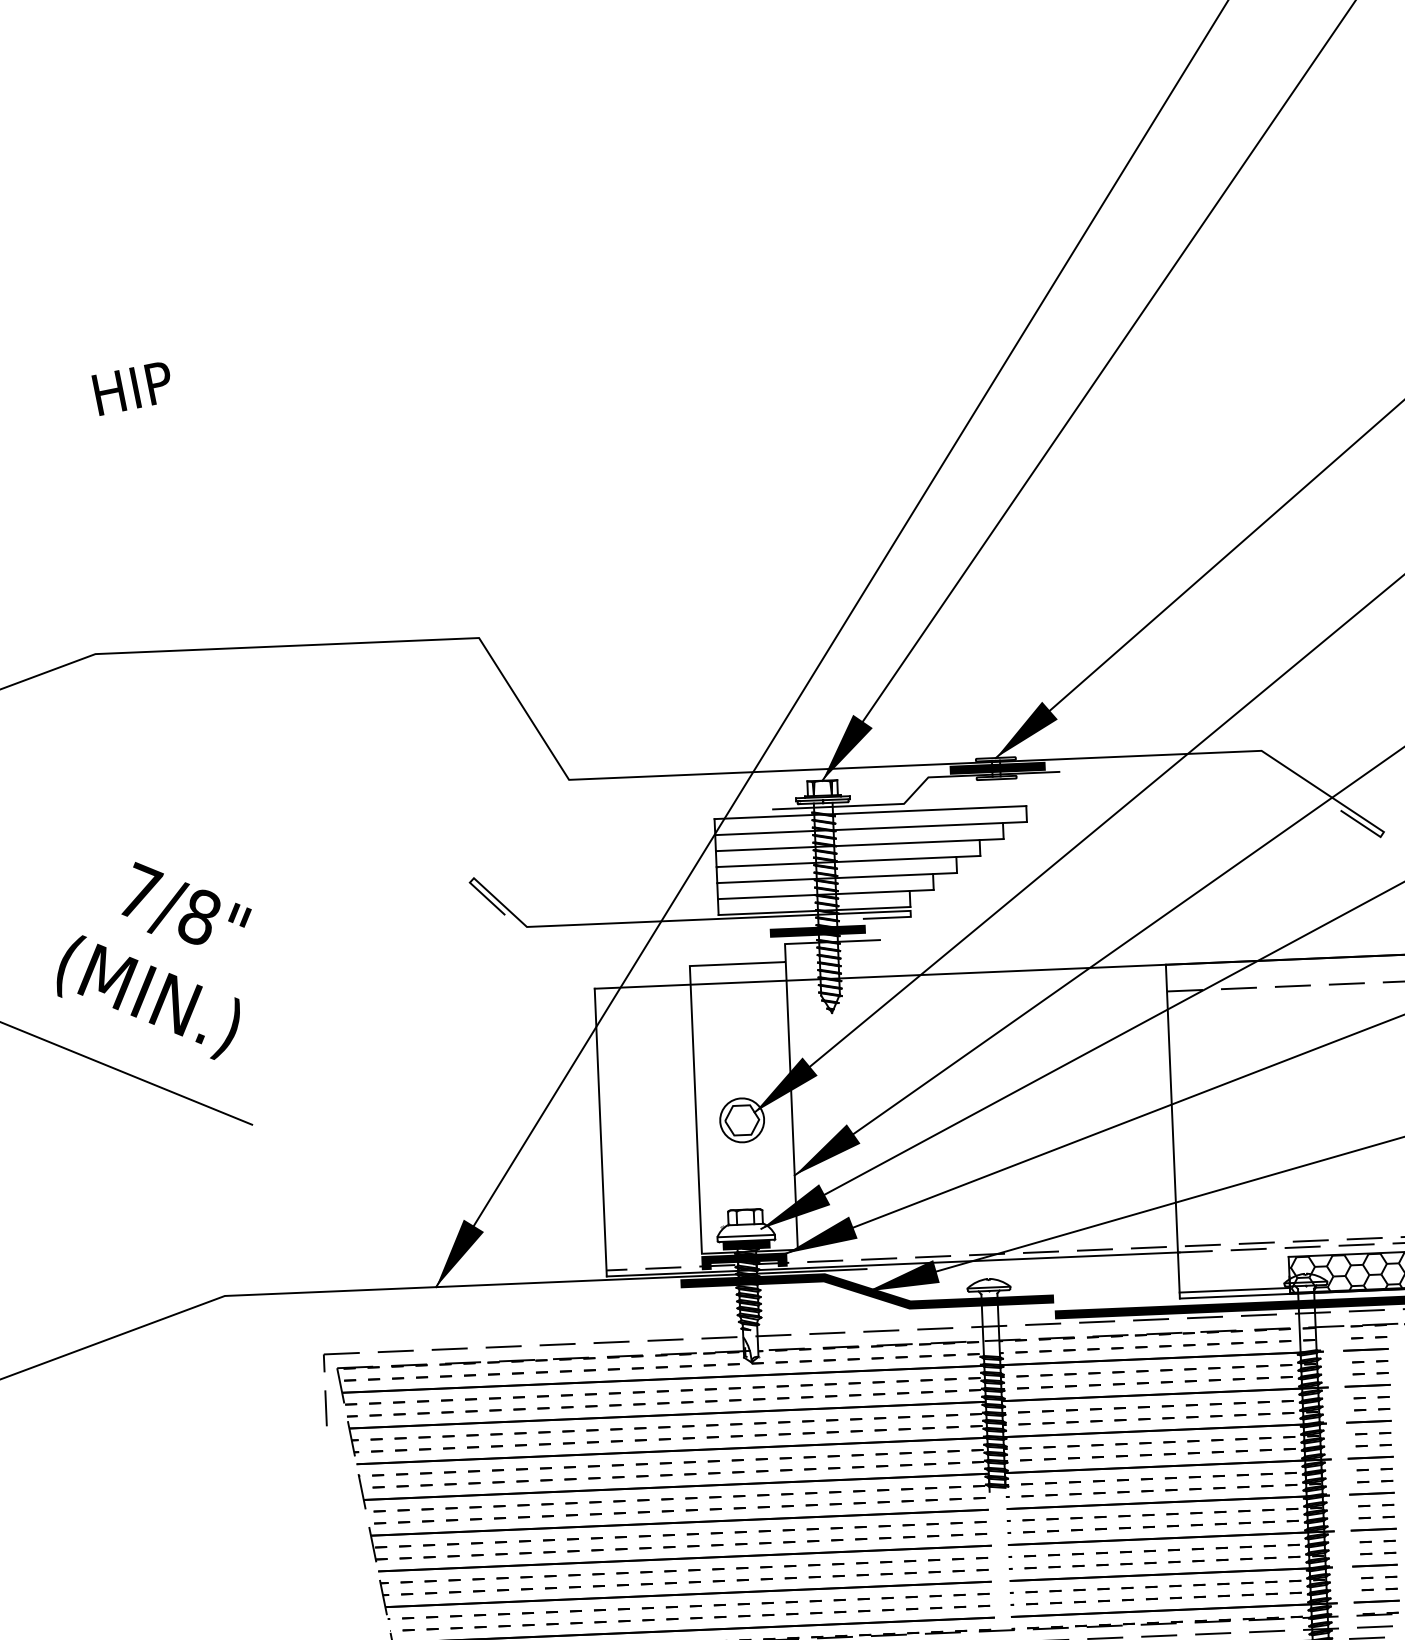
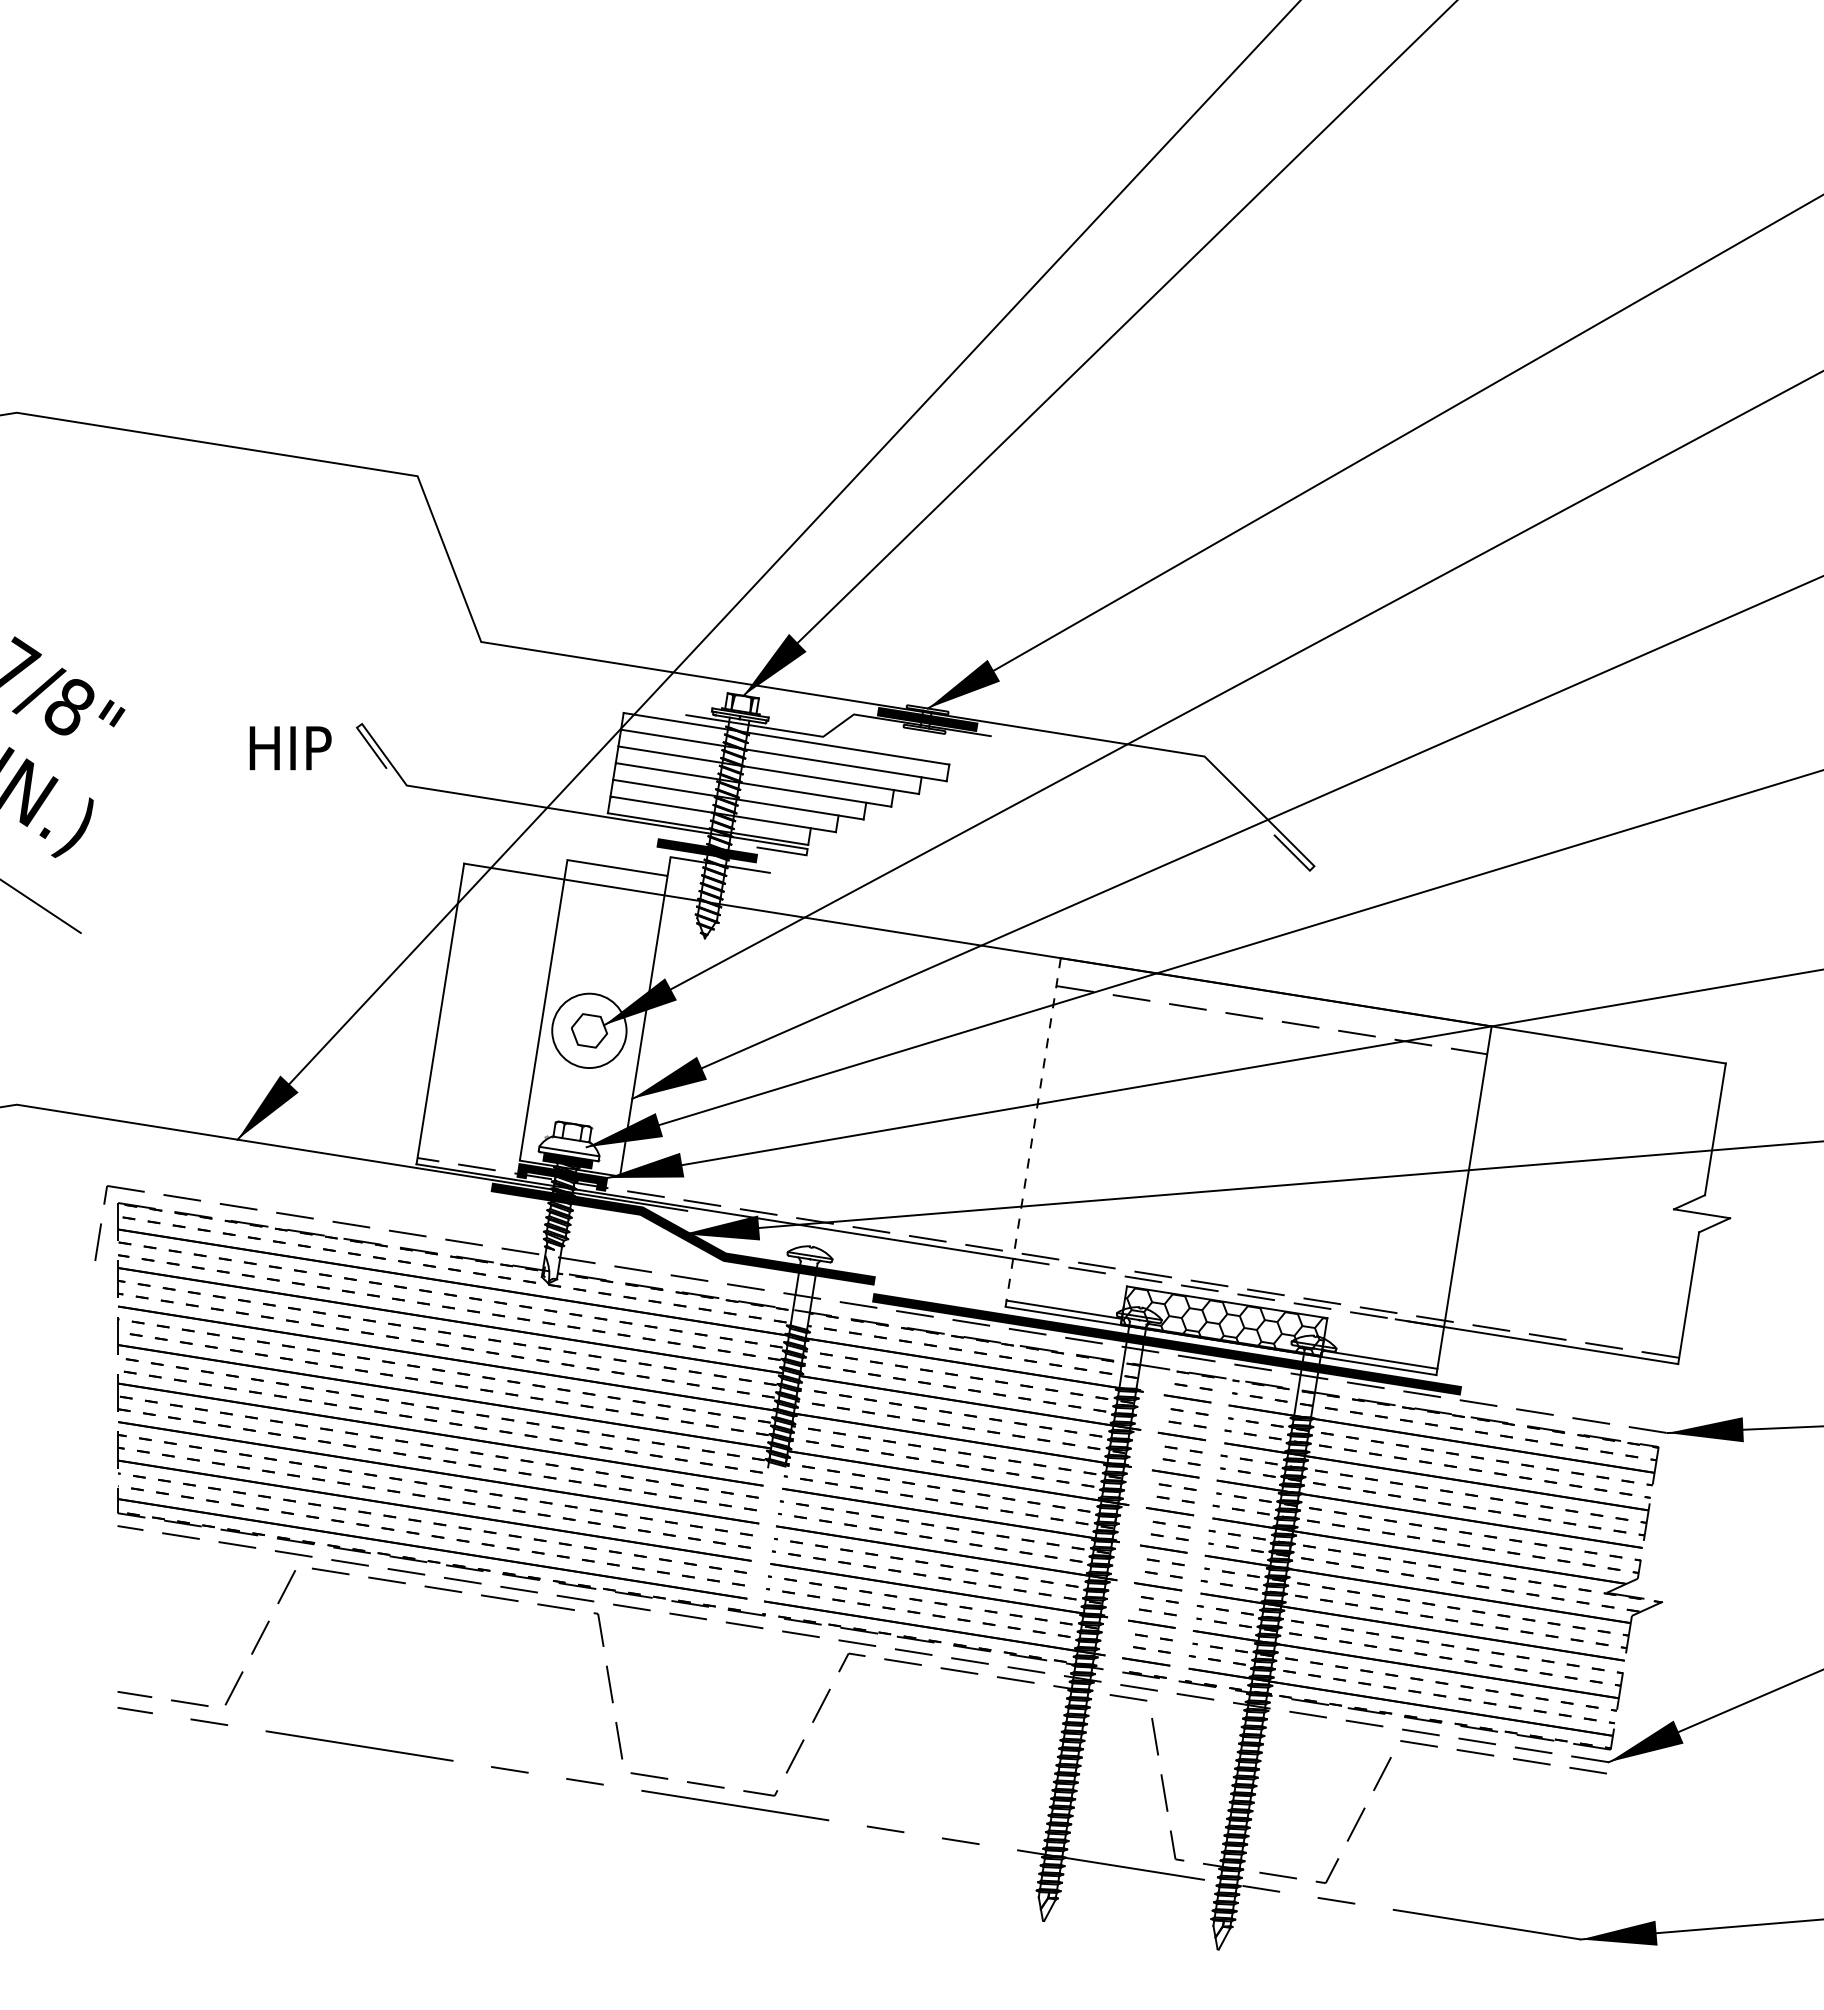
text: (133, 388) -> (290, 748), moved
circle: (742, 1120) -> (589, 1030), size x1.6
line: (1173, 1131) -> (1033, 1132), solid -> dashed

